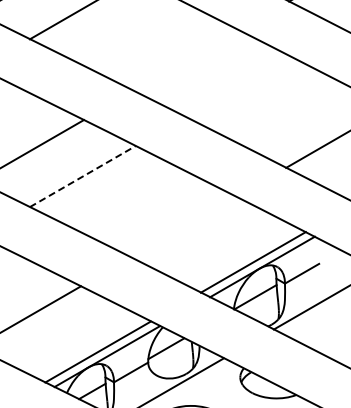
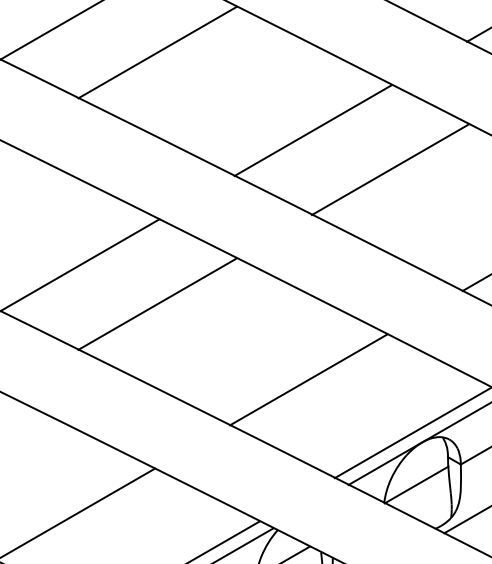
line: (186, 60) -> (313, 130), added
line: (237, 86) -> (389, 169), added
line: (83, 176) -> (158, 303), dashed -> solid
line: (183, 226) -> (308, 378), added

